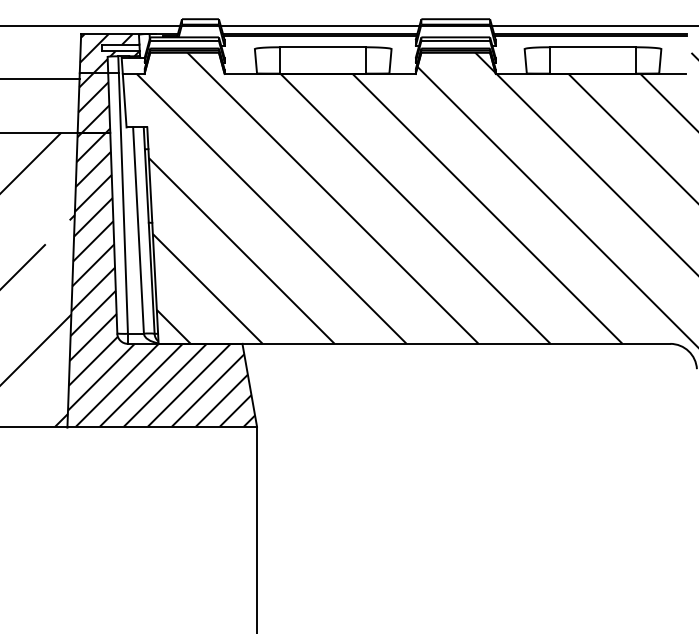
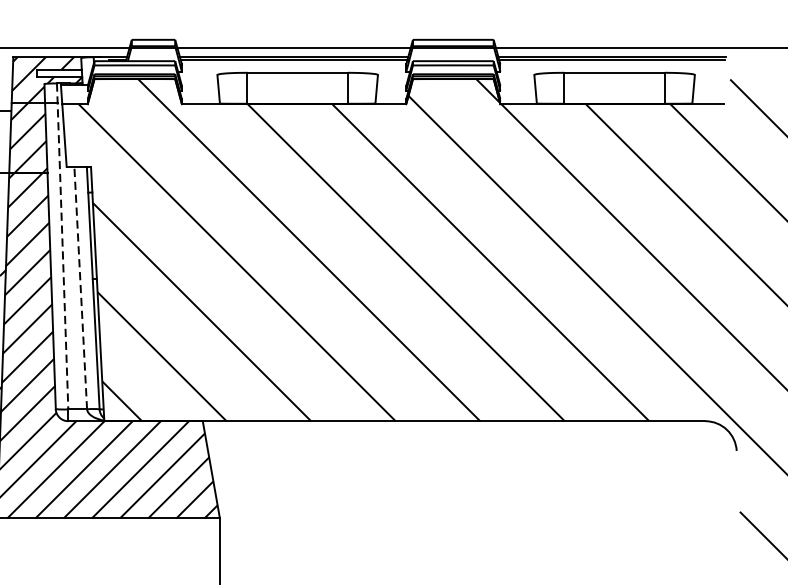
line: (123, 195) -> (63, 246), solid -> dashed
line: (138, 230) -> (80, 288), solid -> dashed

